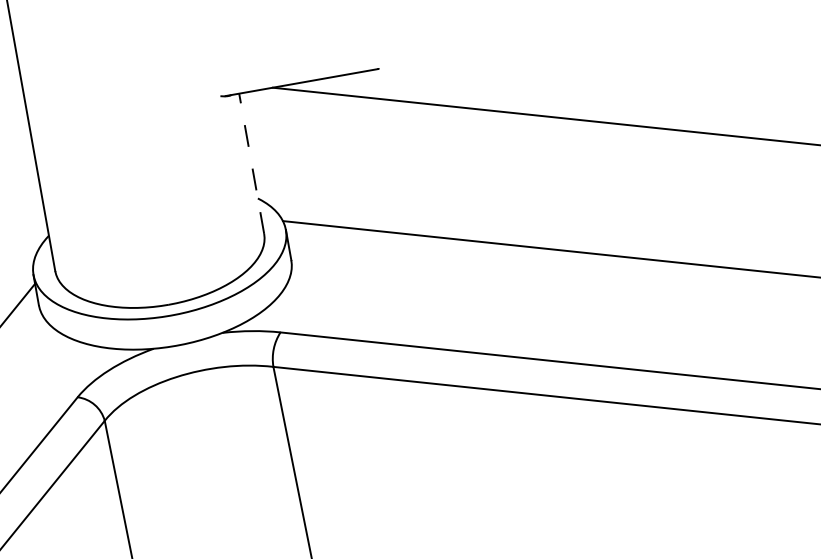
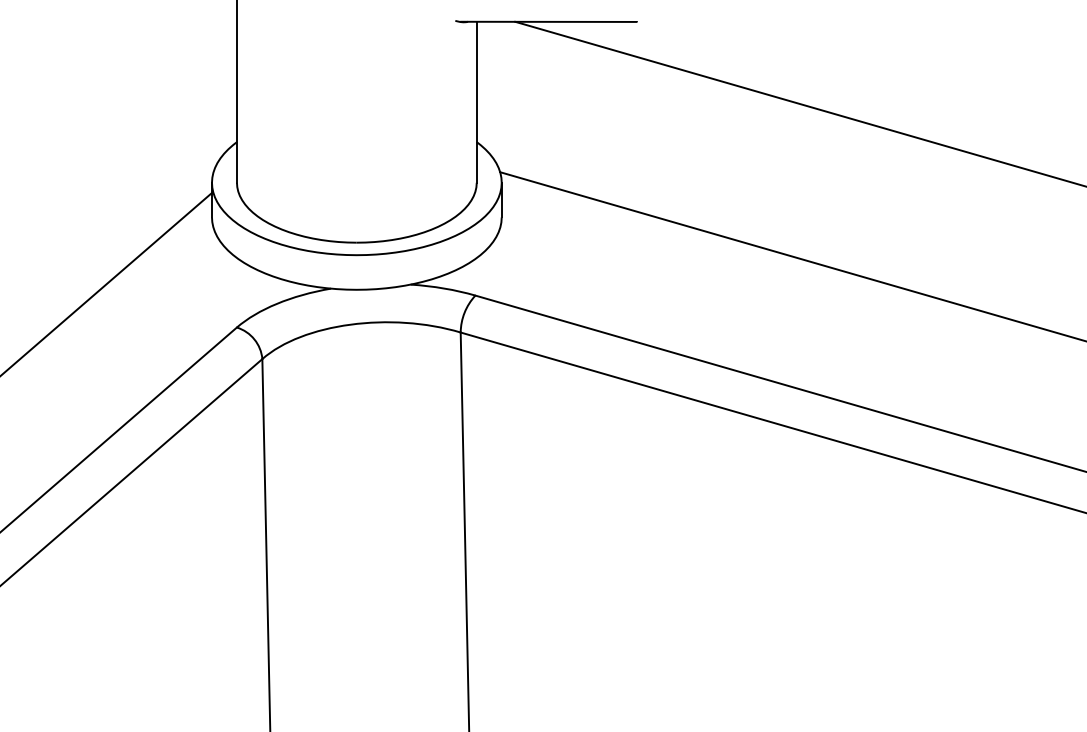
line: (251, 163) -> (476, 101), dashed -> solid

